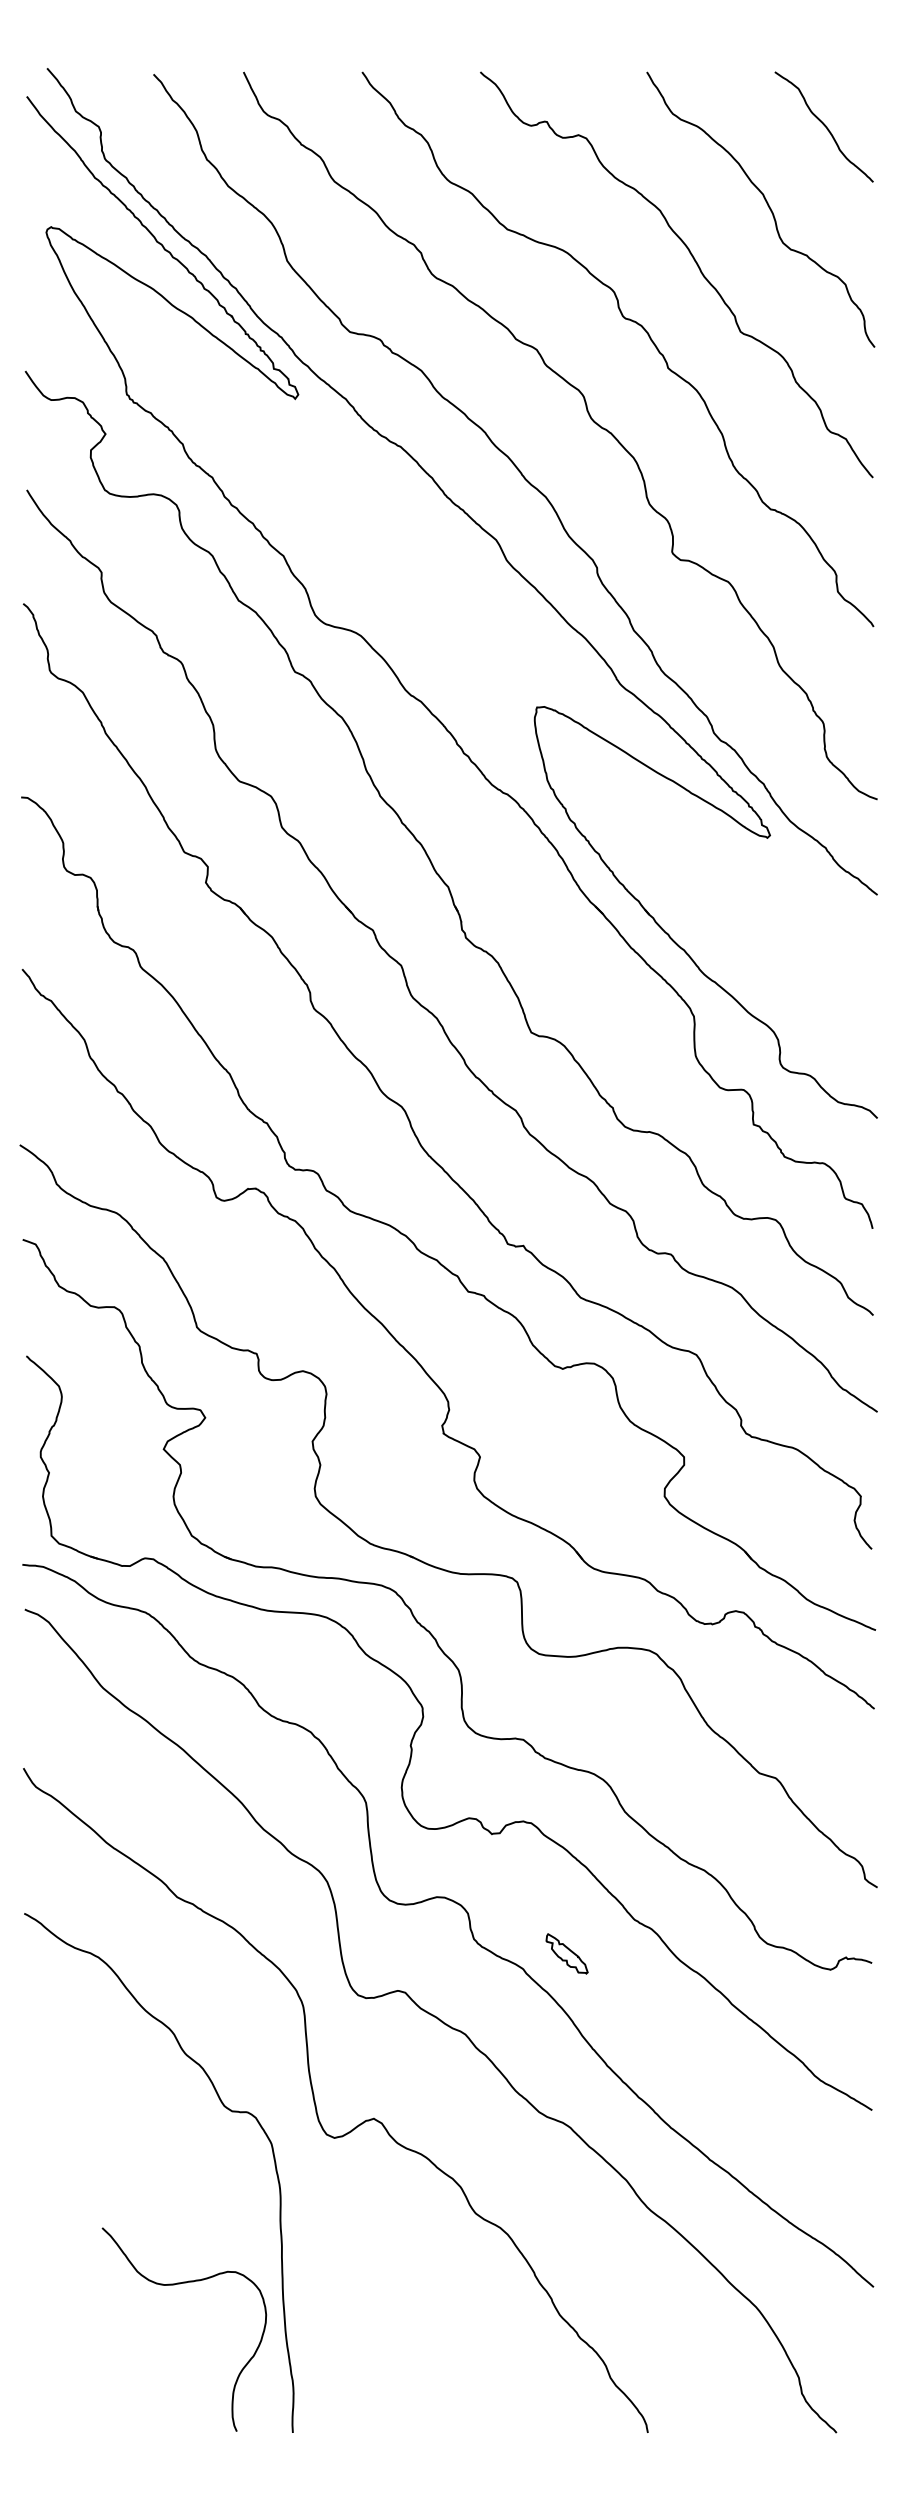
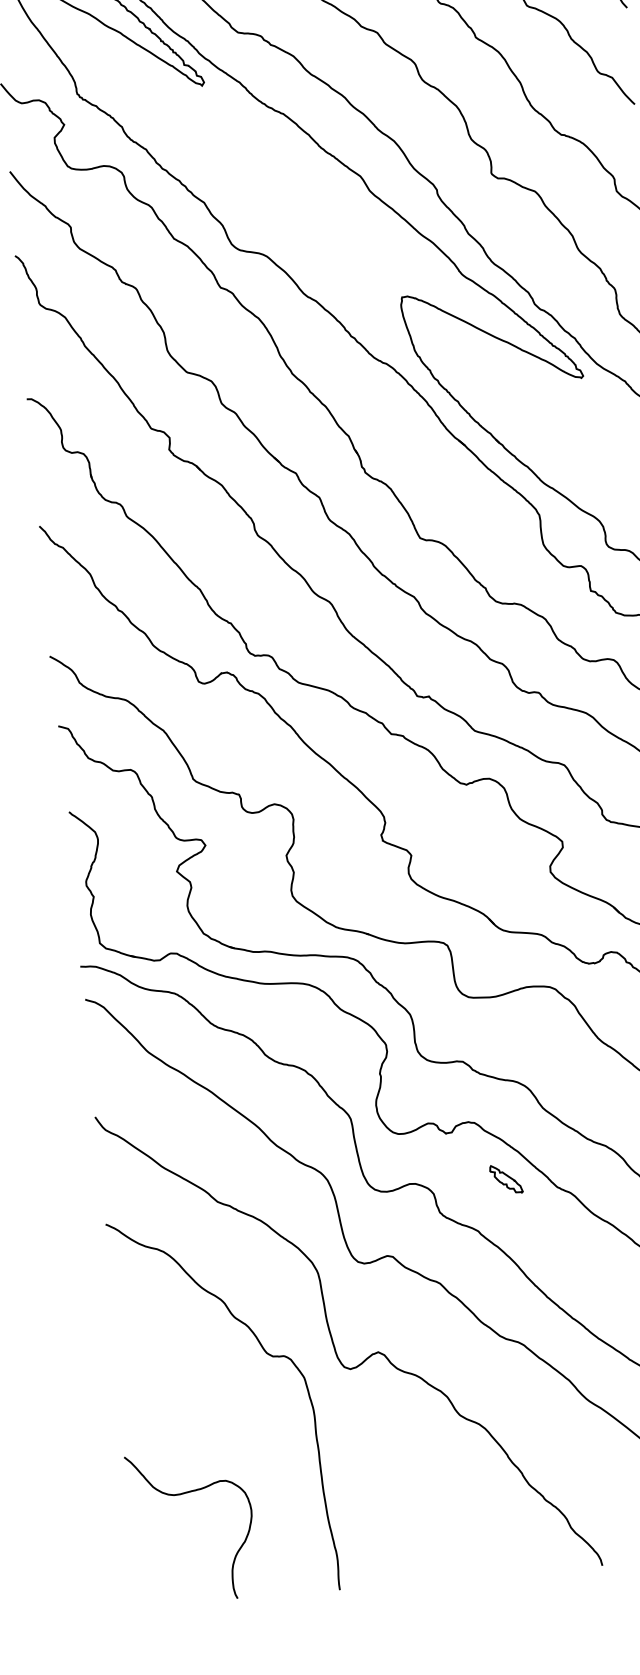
part: (566, 1953) -> (505, 1179), moved
curve: (174, 2285) -> (181, 1494), moved

